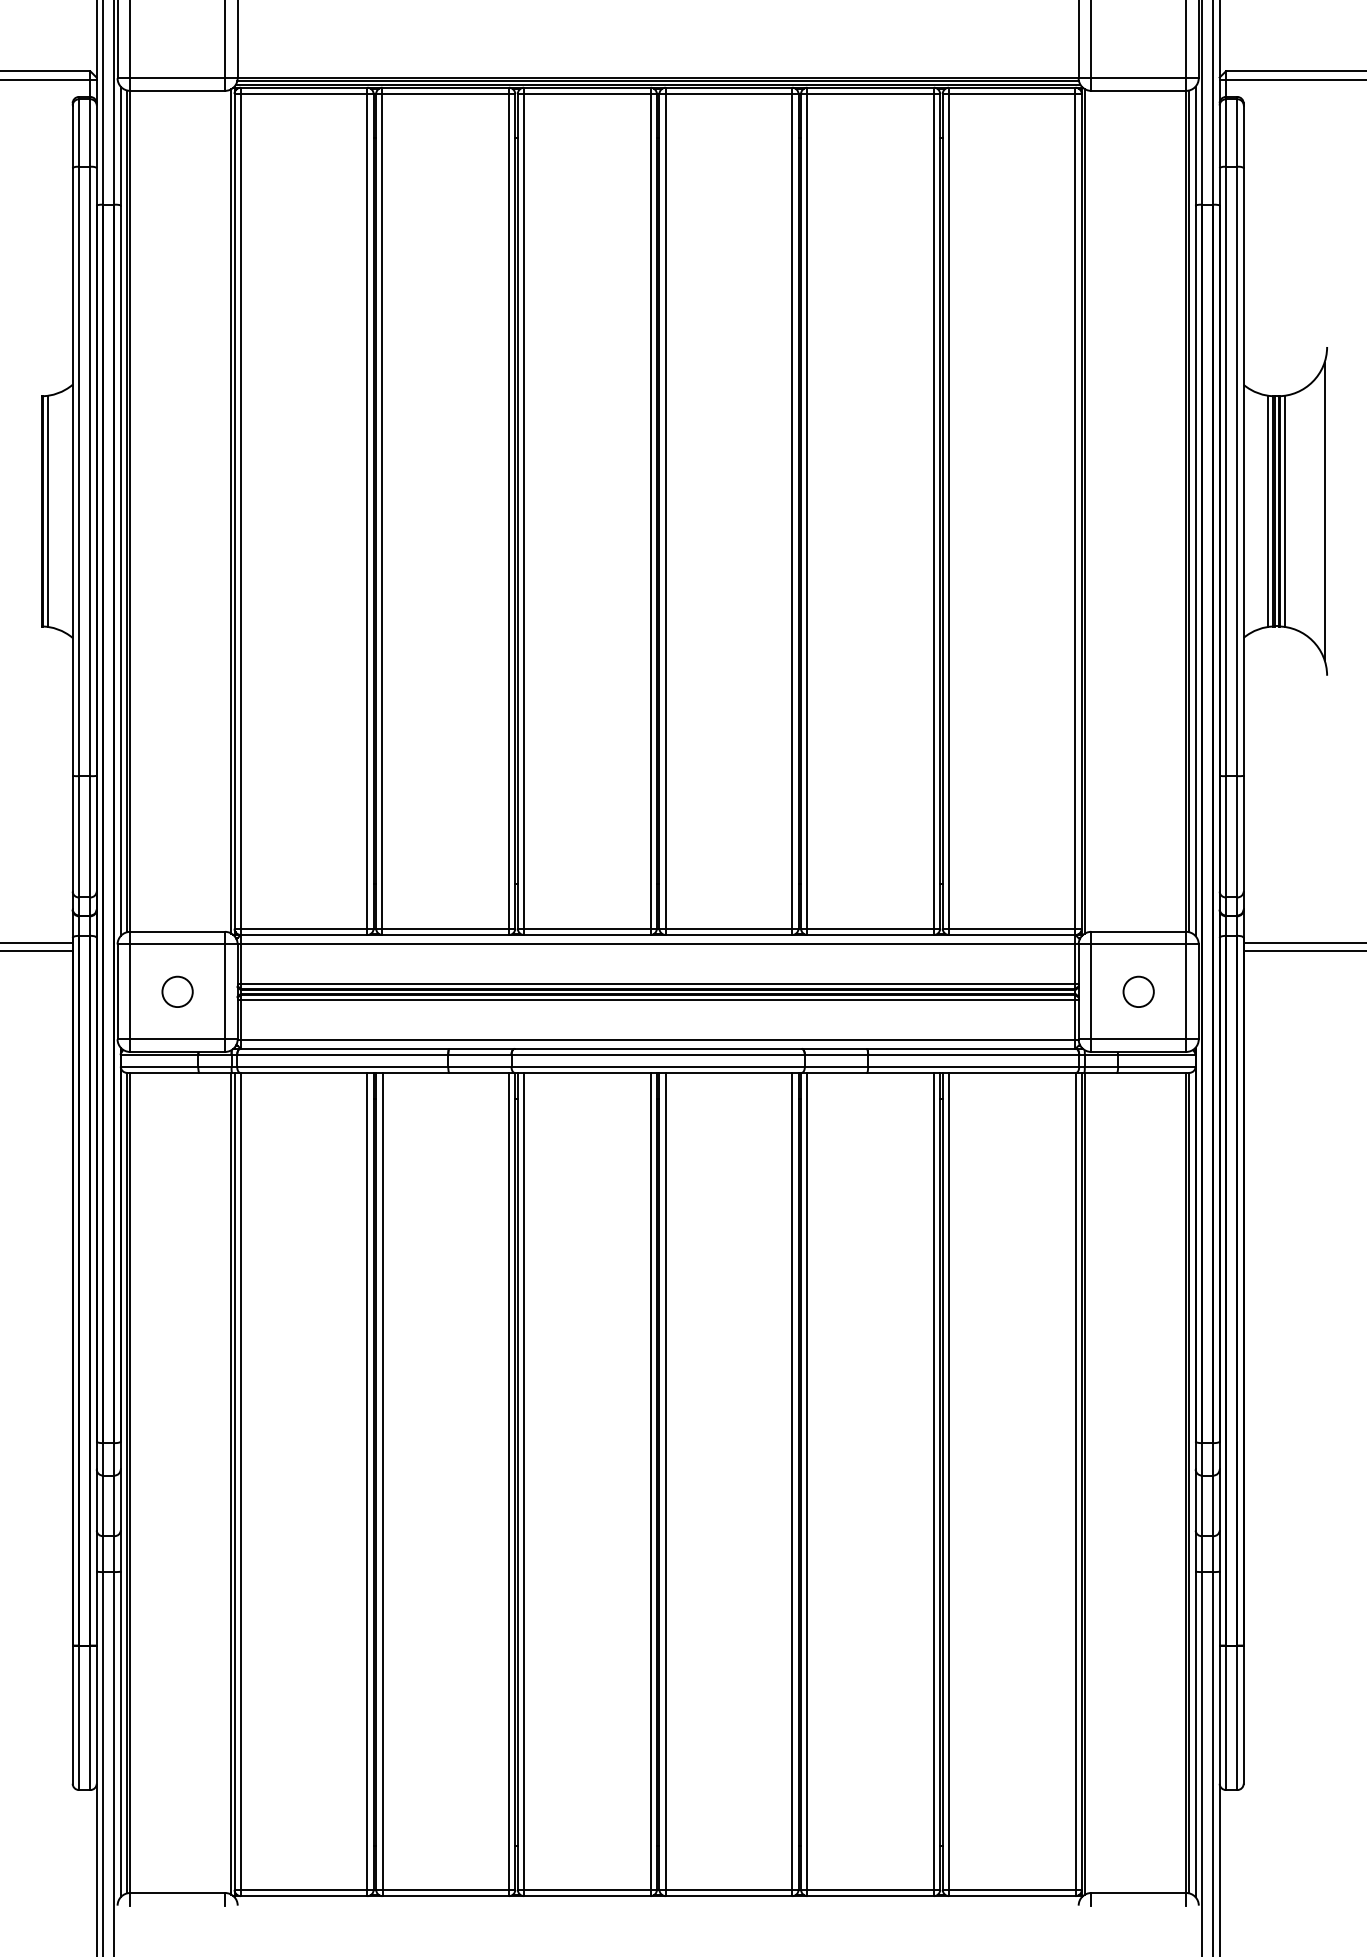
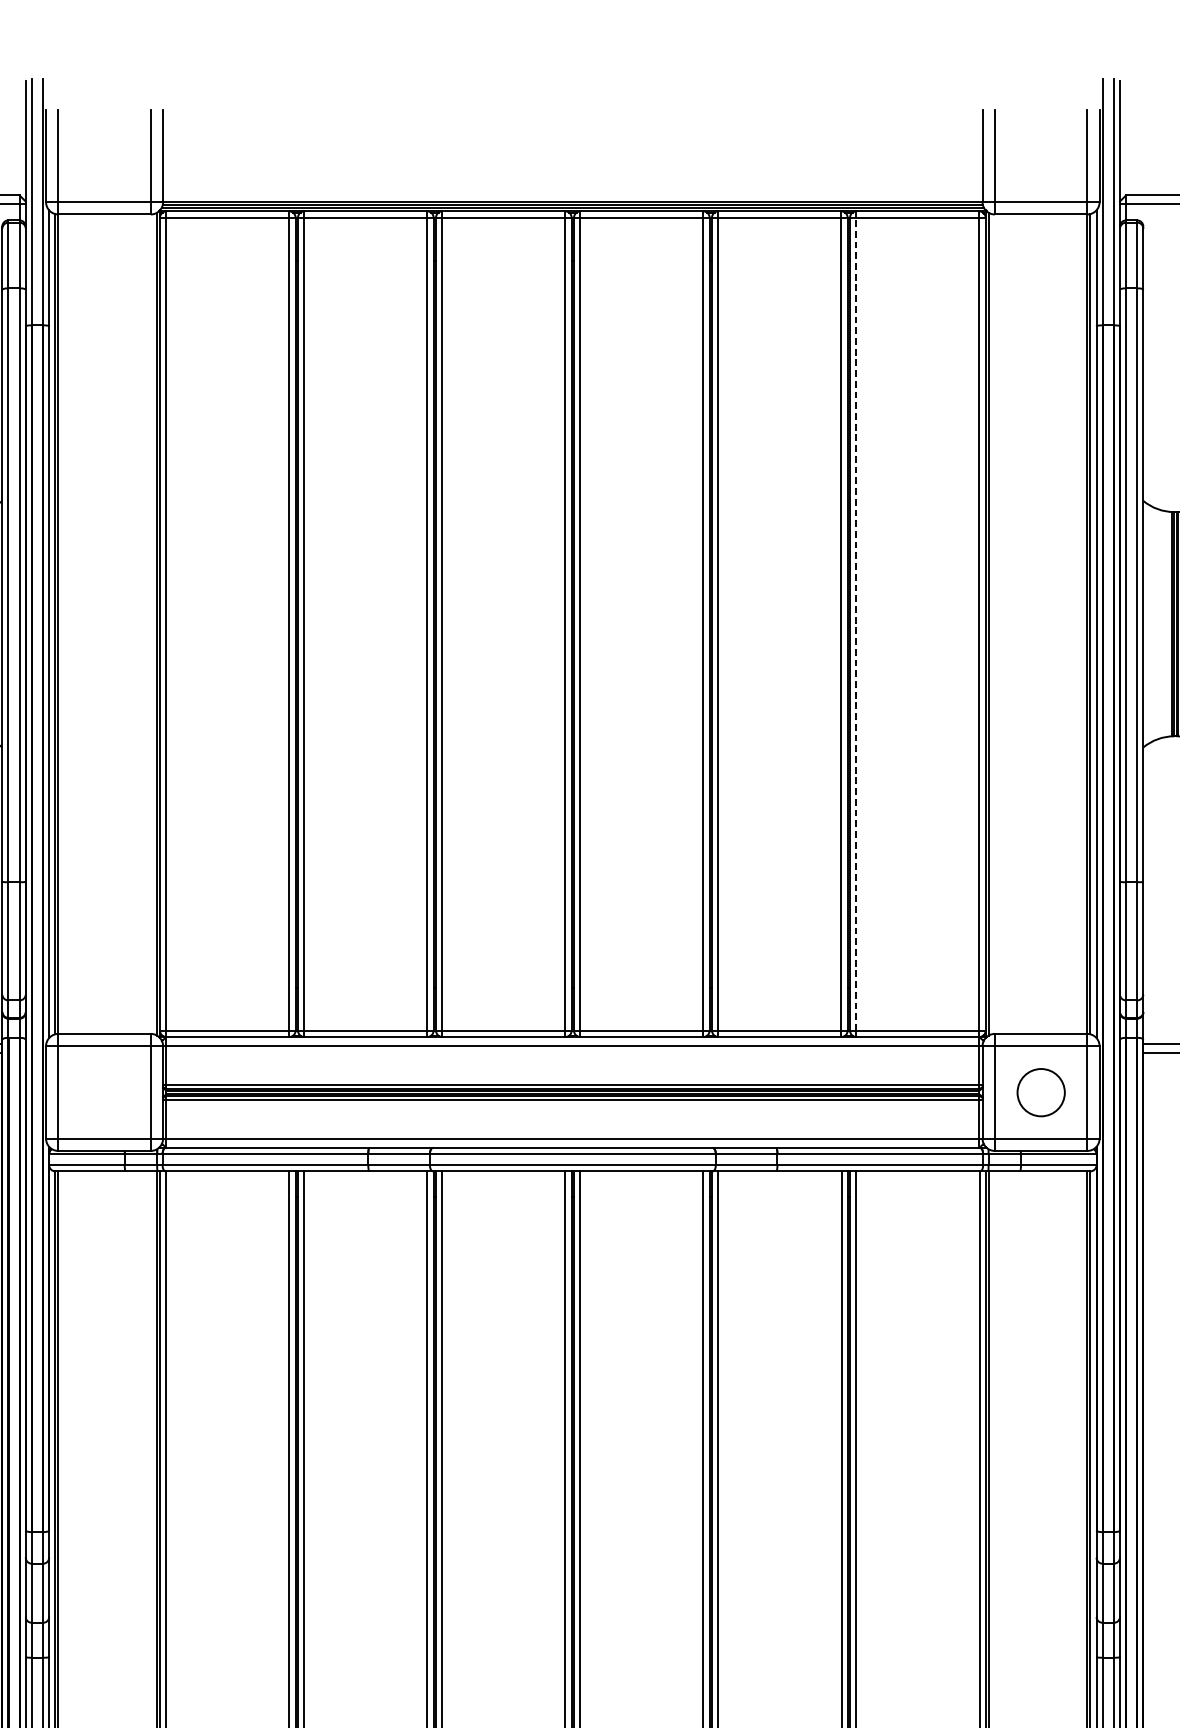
line: (949, 510) -> (856, 623), solid -> dashed
line: (1268, 510) -> (1167, 623), removed
circle: (177, 991) -> (104, 1092), removed
circle: (1138, 991) -> (1040, 1092), size x1.6

